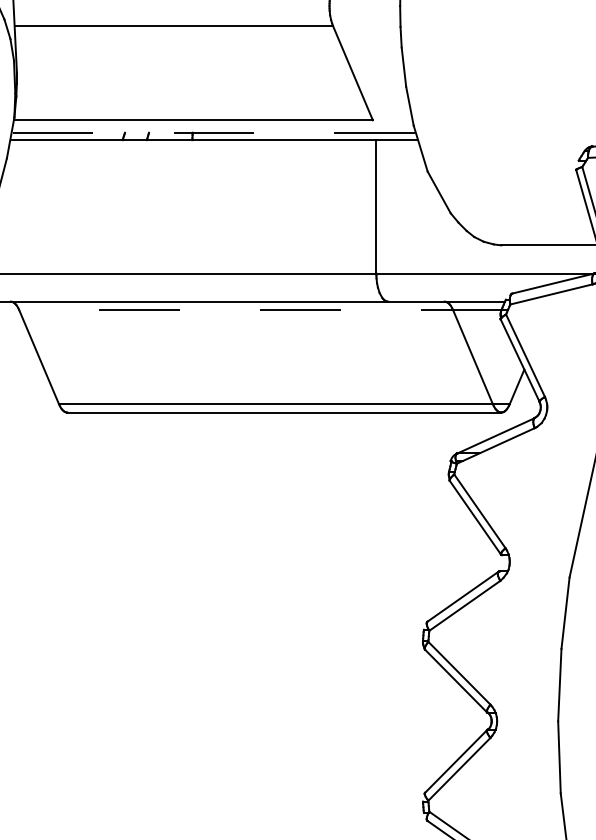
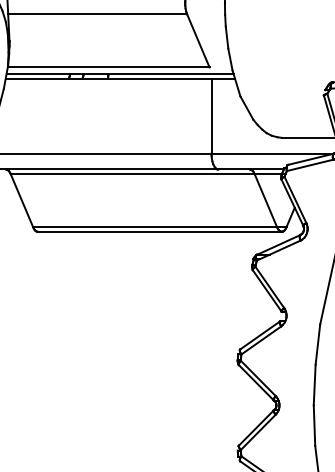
line: (214, 132) -> (120, 74), dashed -> solid
line: (260, 310) -> (146, 174), dashed -> solid

